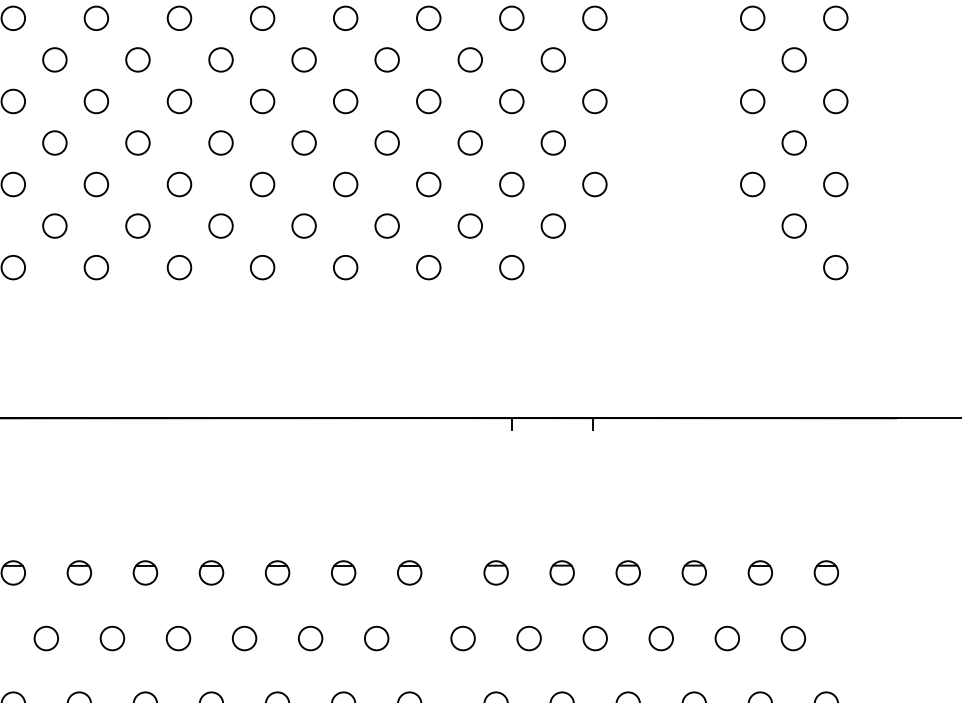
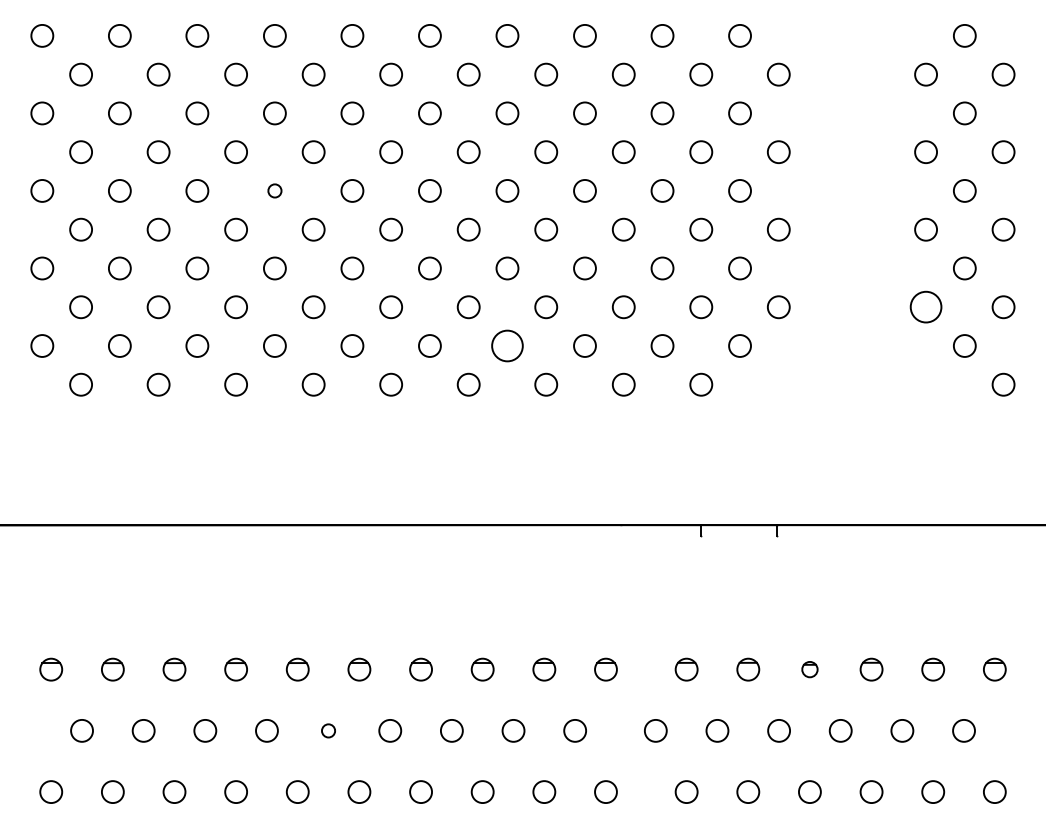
circle: (54, 59) -> (274, 190), size x0.6
circle: (752, 184) -> (925, 307), size x1.4
circle: (304, 225) -> (507, 345), size x1.4
part: (627, 572) -> (809, 669), size x0.7
circle: (112, 638) -> (328, 730), size x0.6

